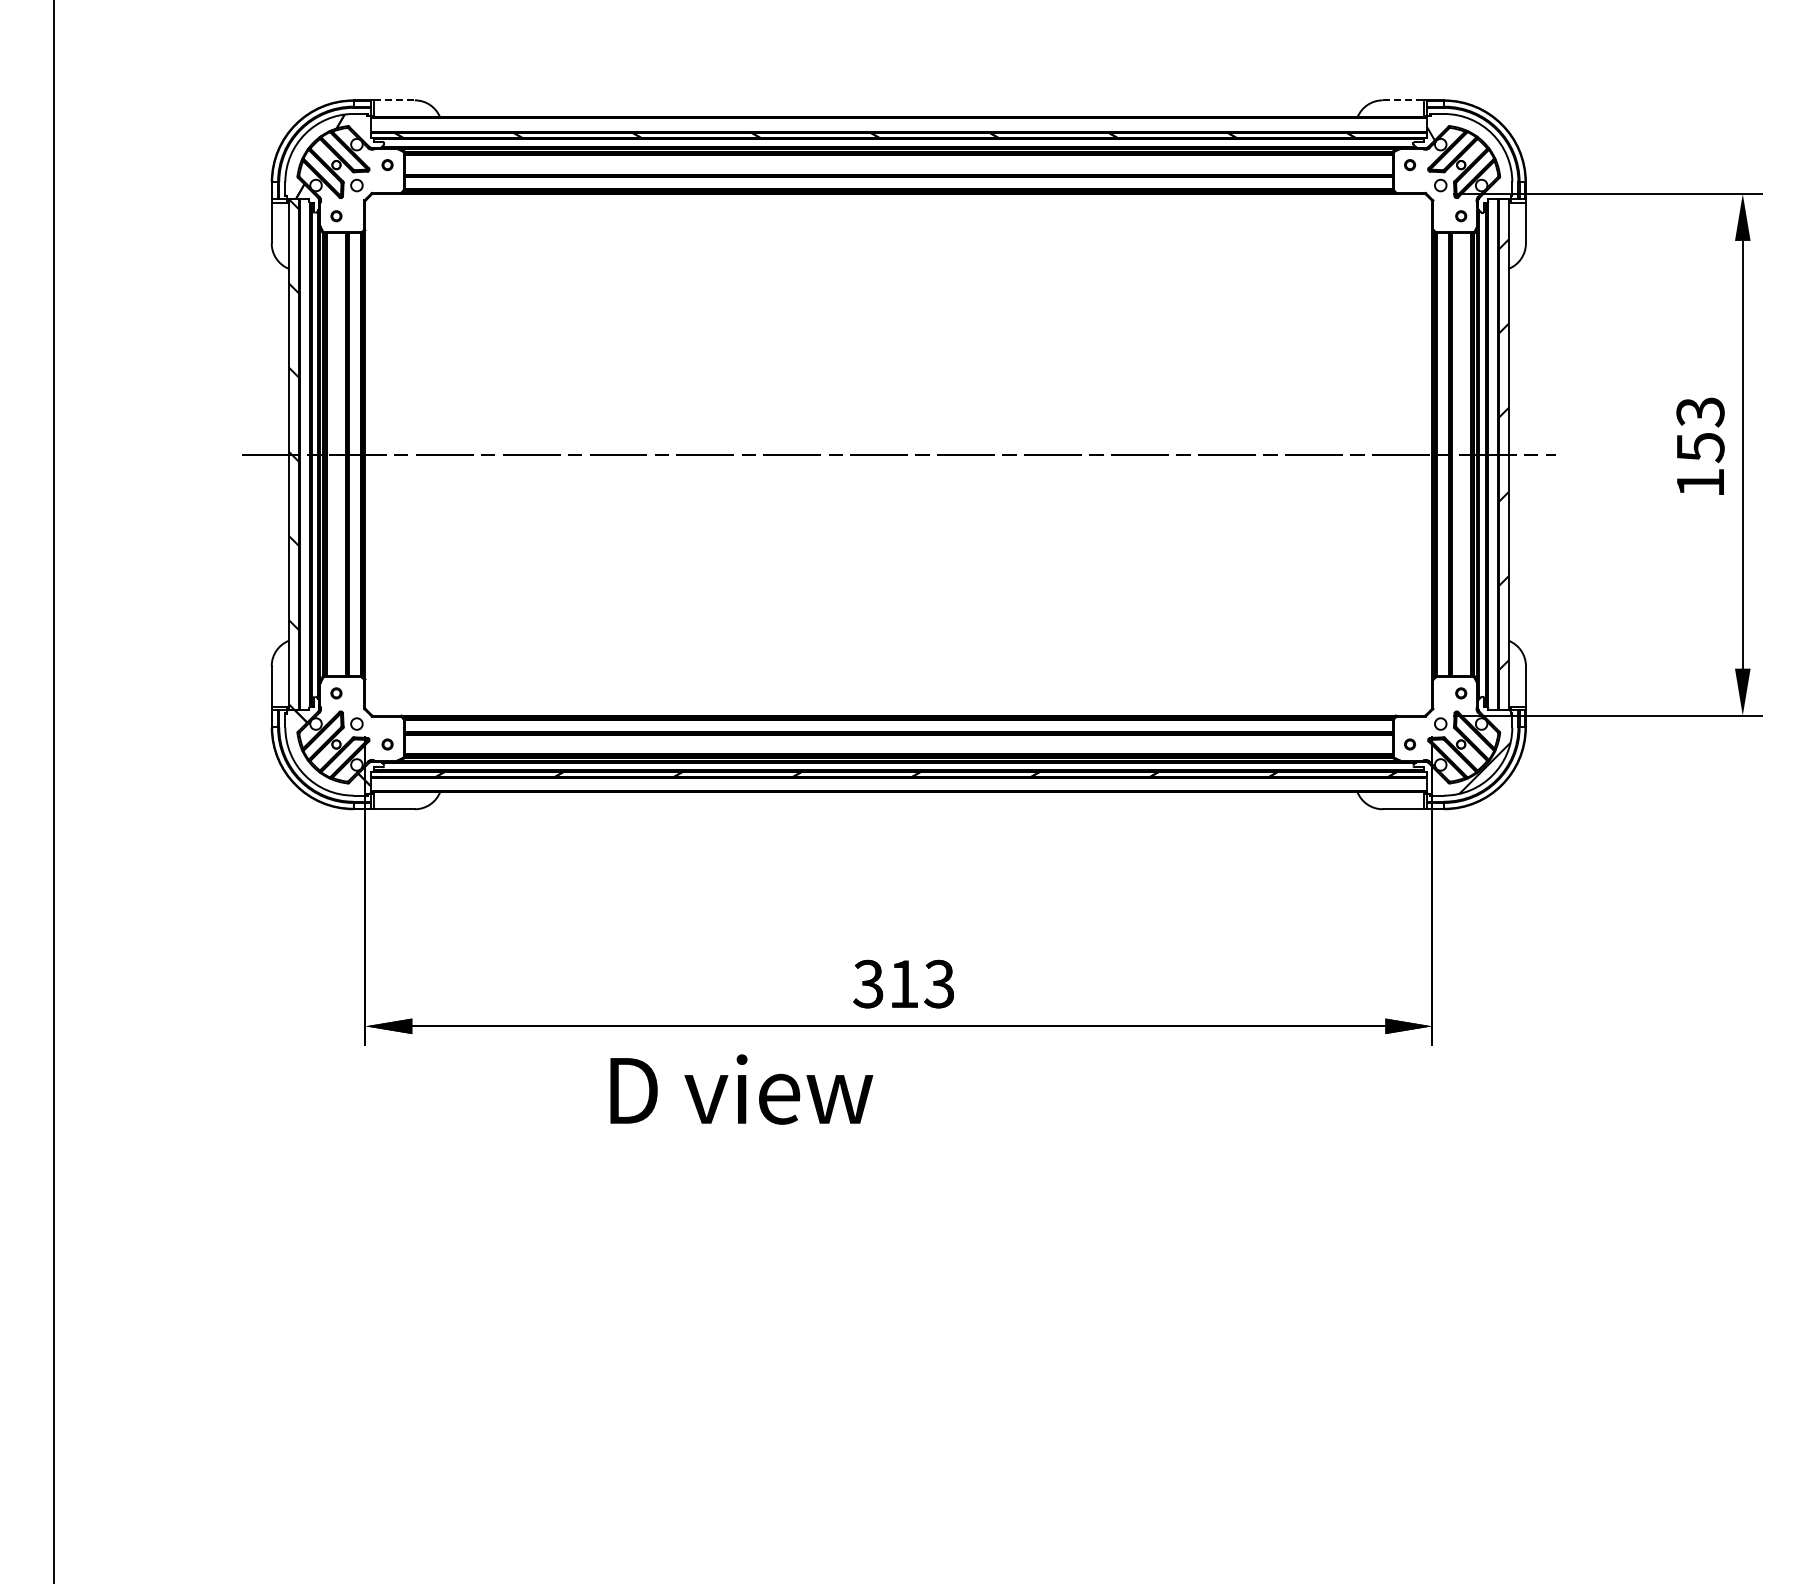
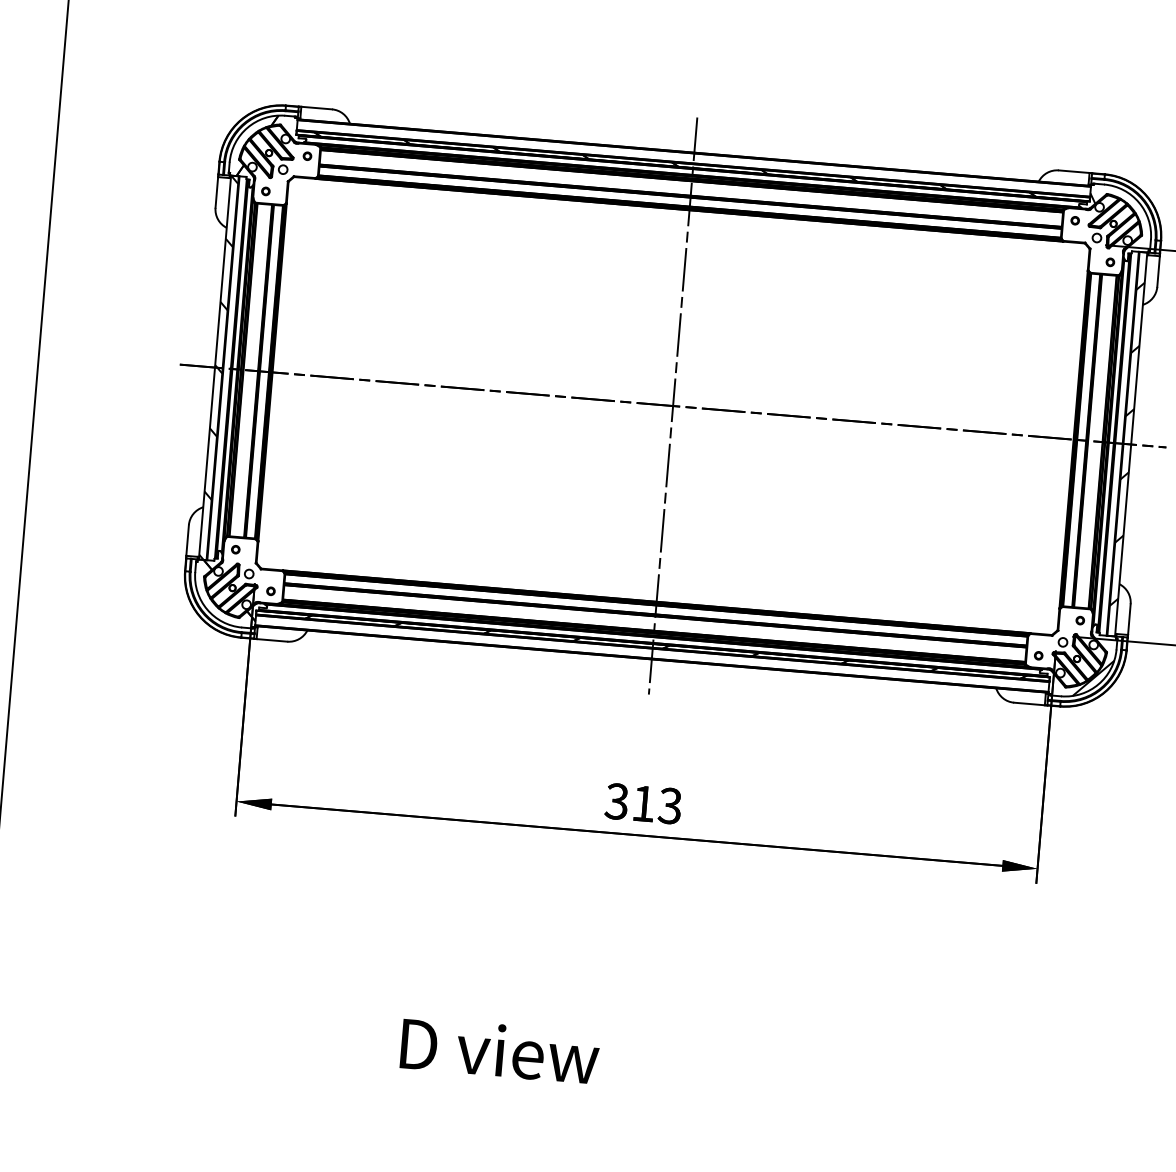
line: (394, 100) -> (316, 108), dashed -> solid
line: (1403, 100) -> (1074, 171), dashed -> solid
line: (898, 454) -> (672, 405), added
text: (741, 1089) -> (499, 1050), moved

